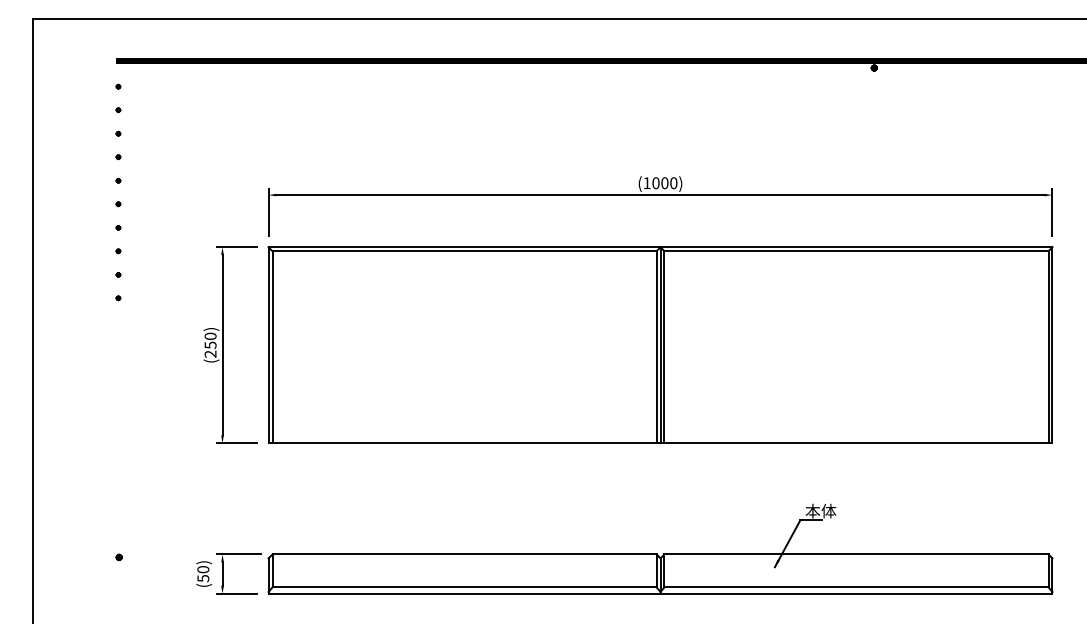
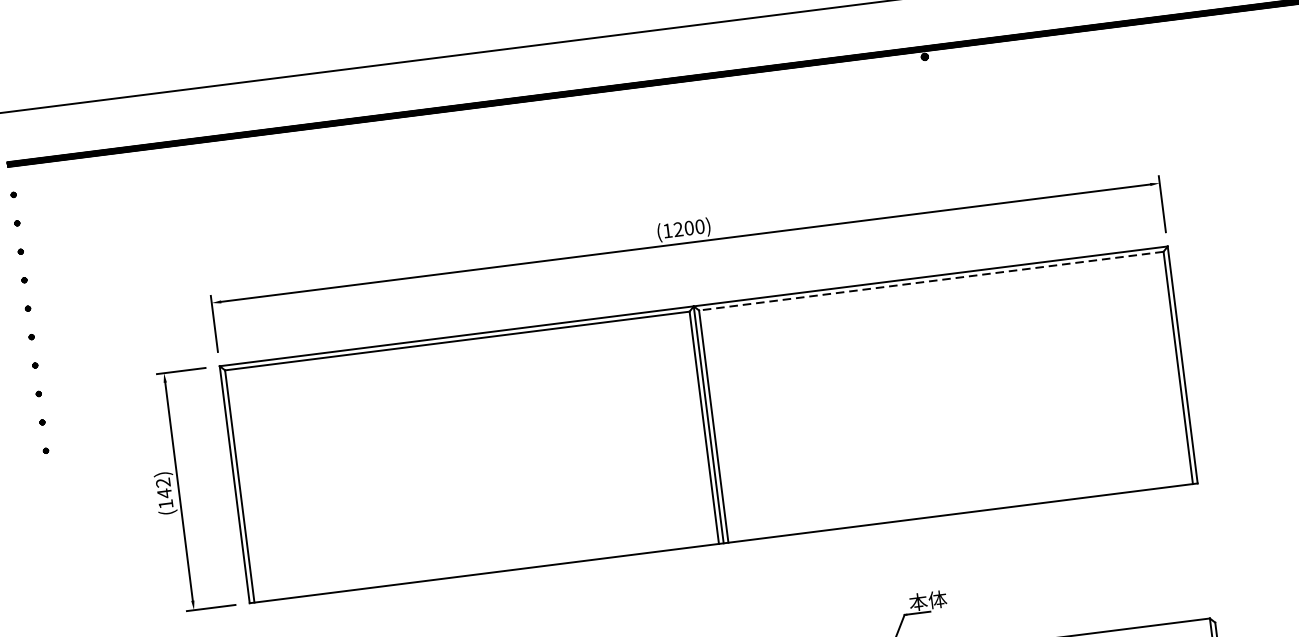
text: (655, 183) -> (677, 229), (1000) -> (1200)
line: (856, 251) -> (931, 281), solid -> dashed
text: (210, 344) -> (164, 492), (250) -> (142)

